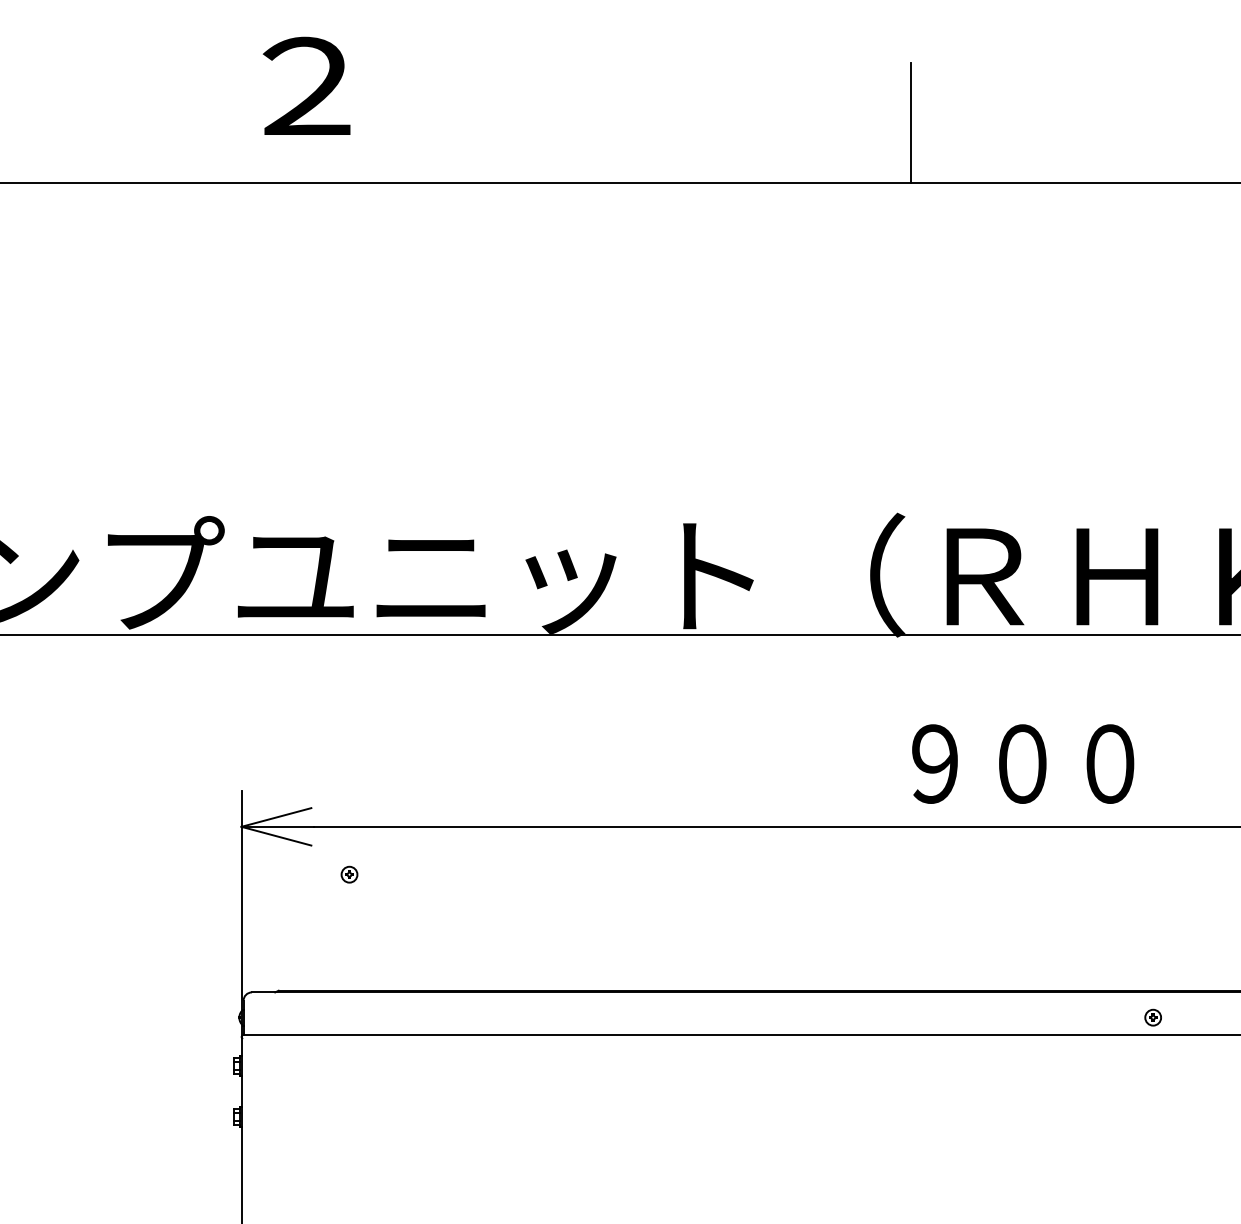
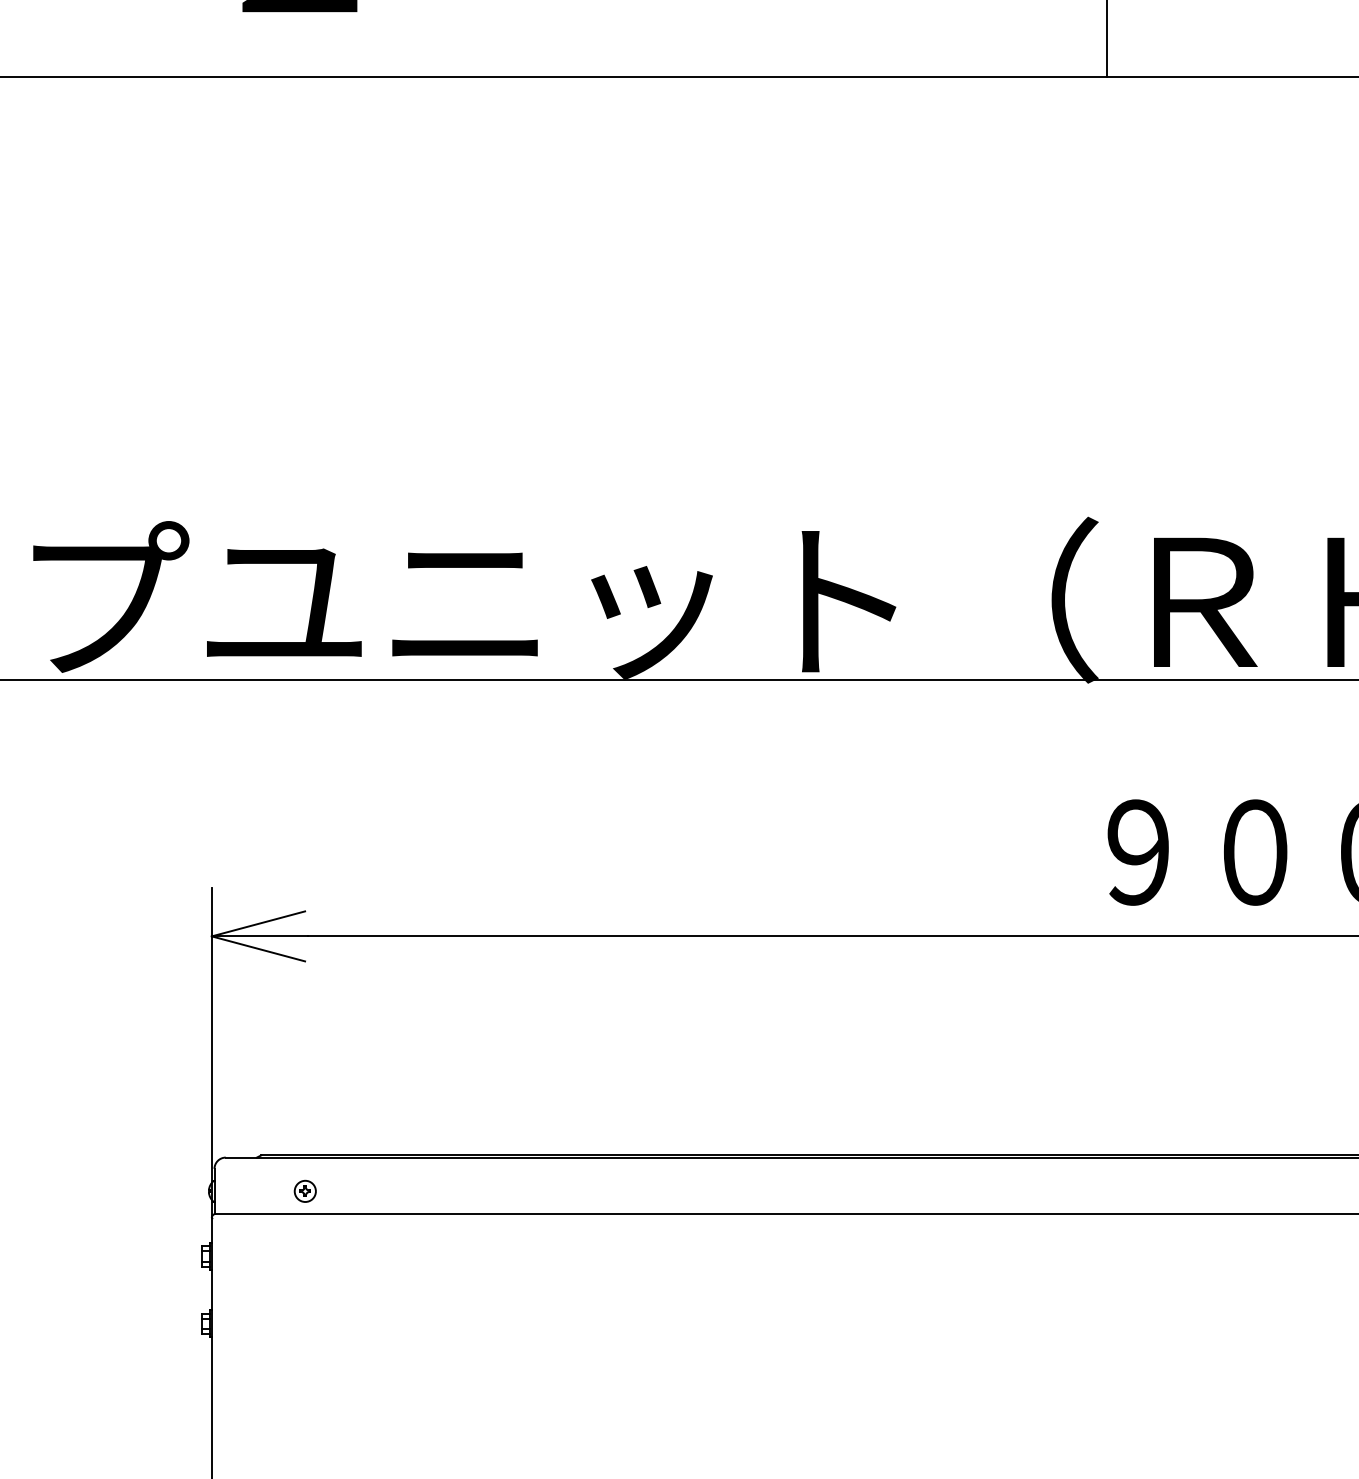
part: (349, 874) -> (305, 1191), moved

